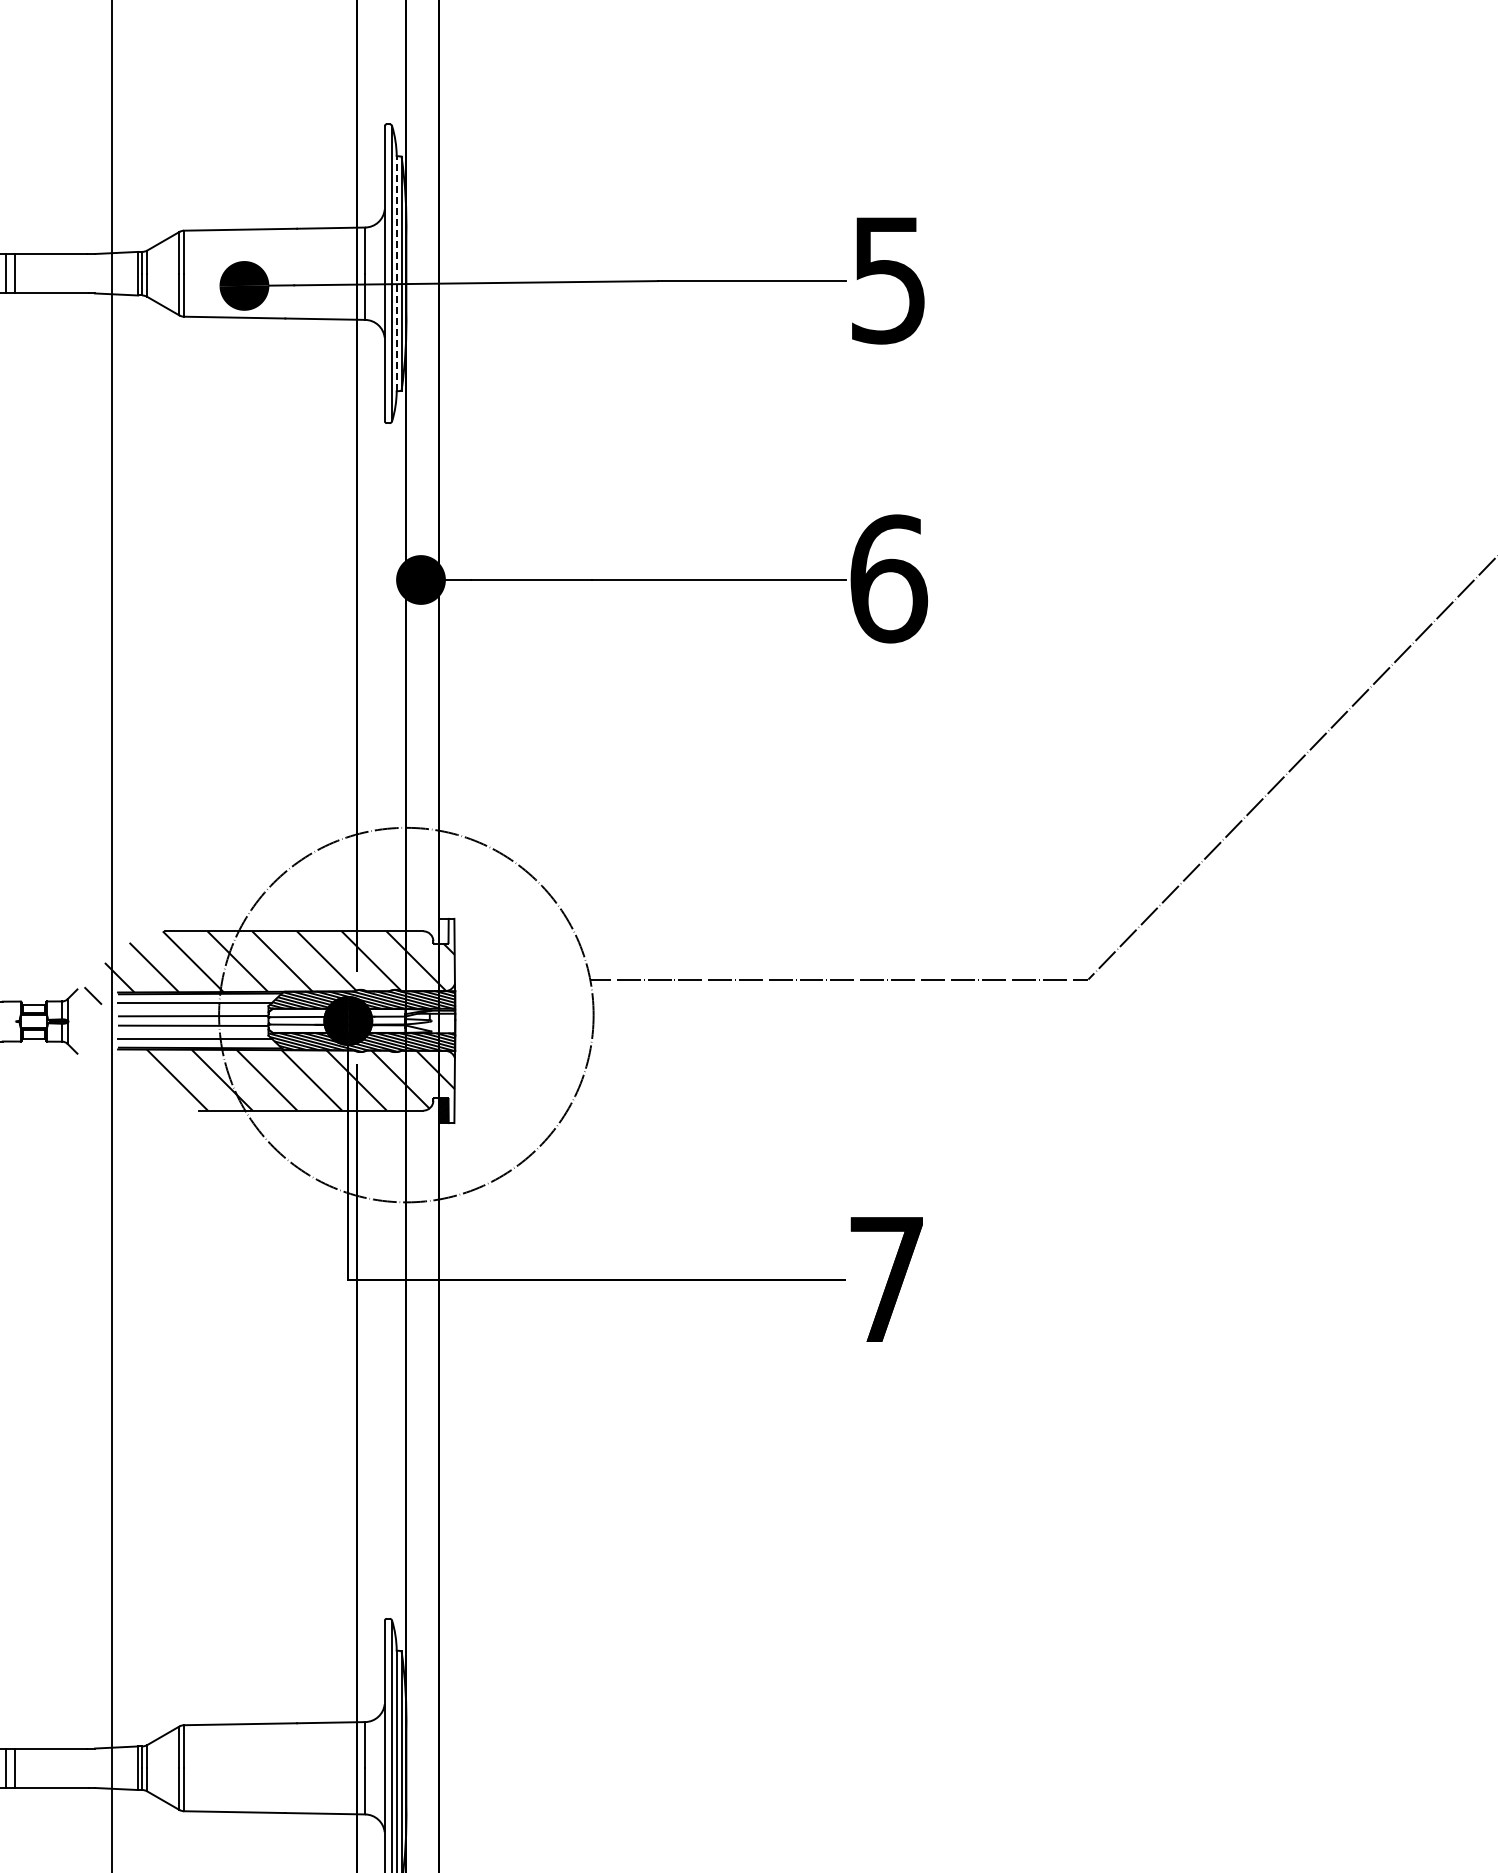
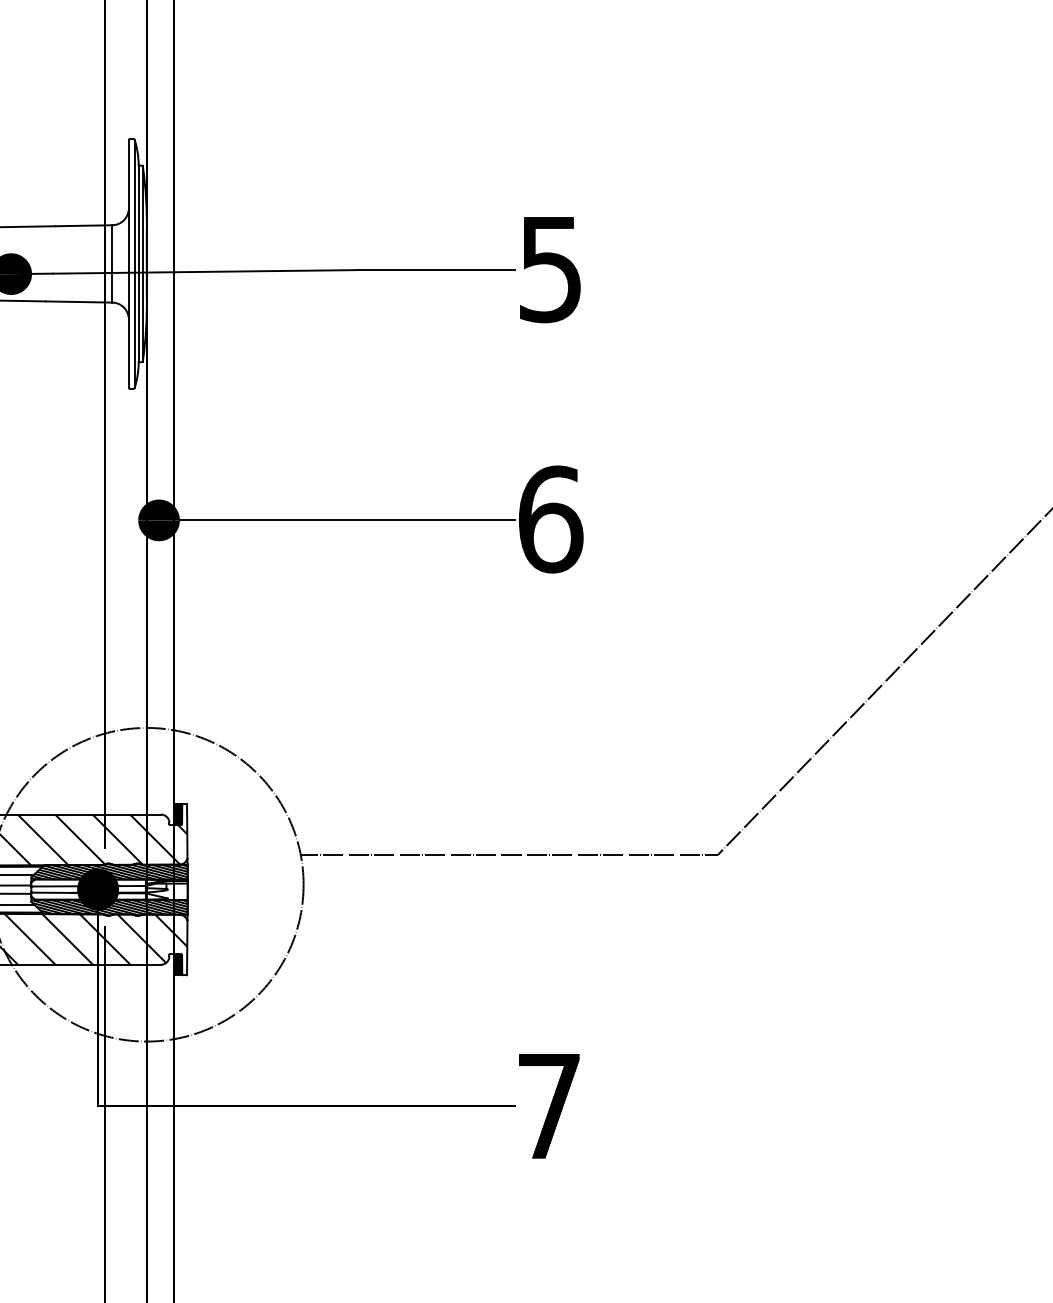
line: (396, 273) -> (138, 263), dashed -> solid
hatch: (443, 930) -> (177, 813), added

